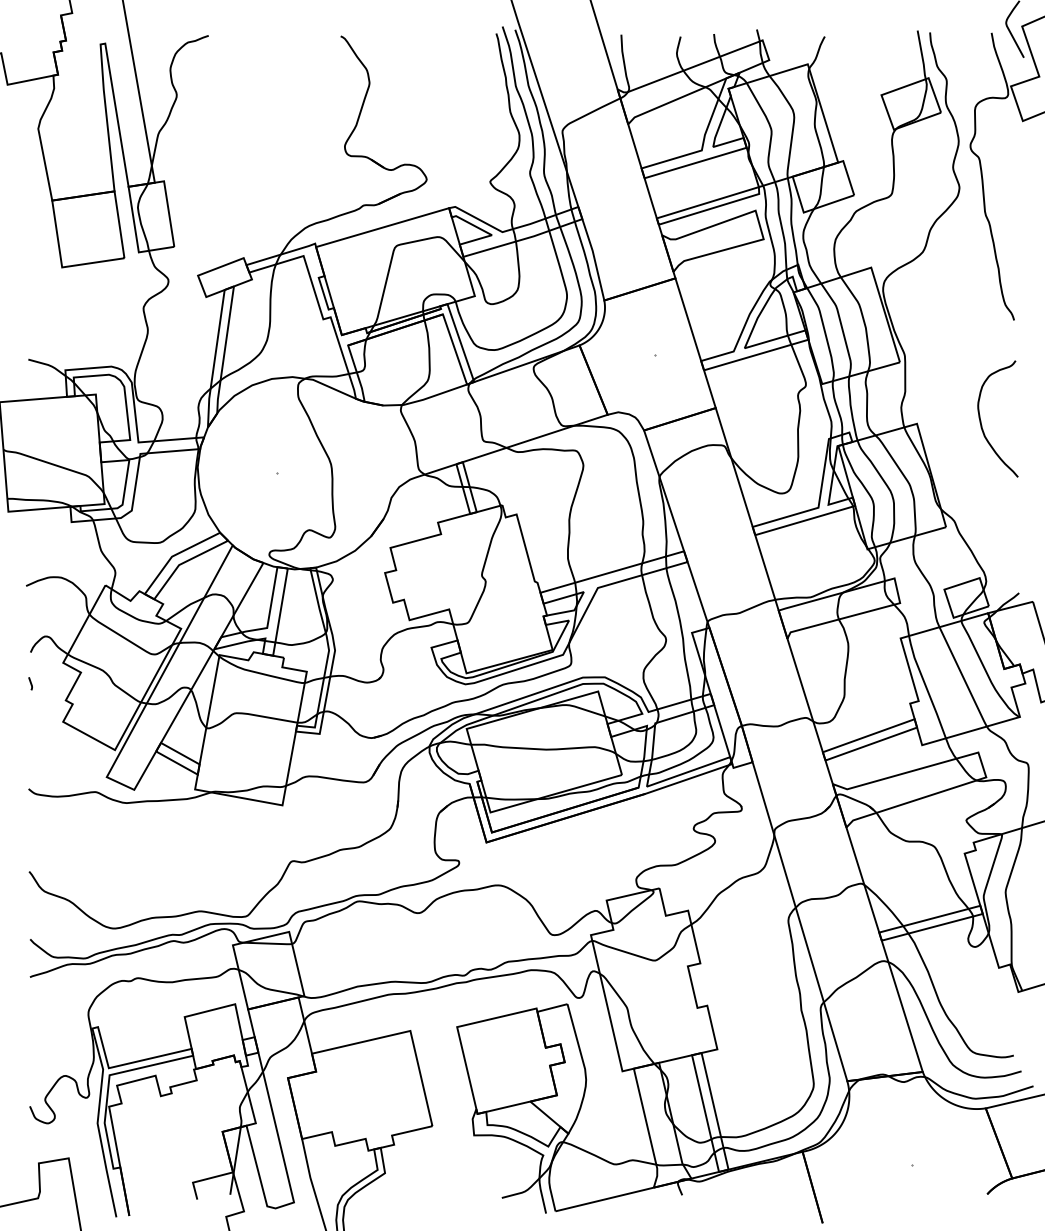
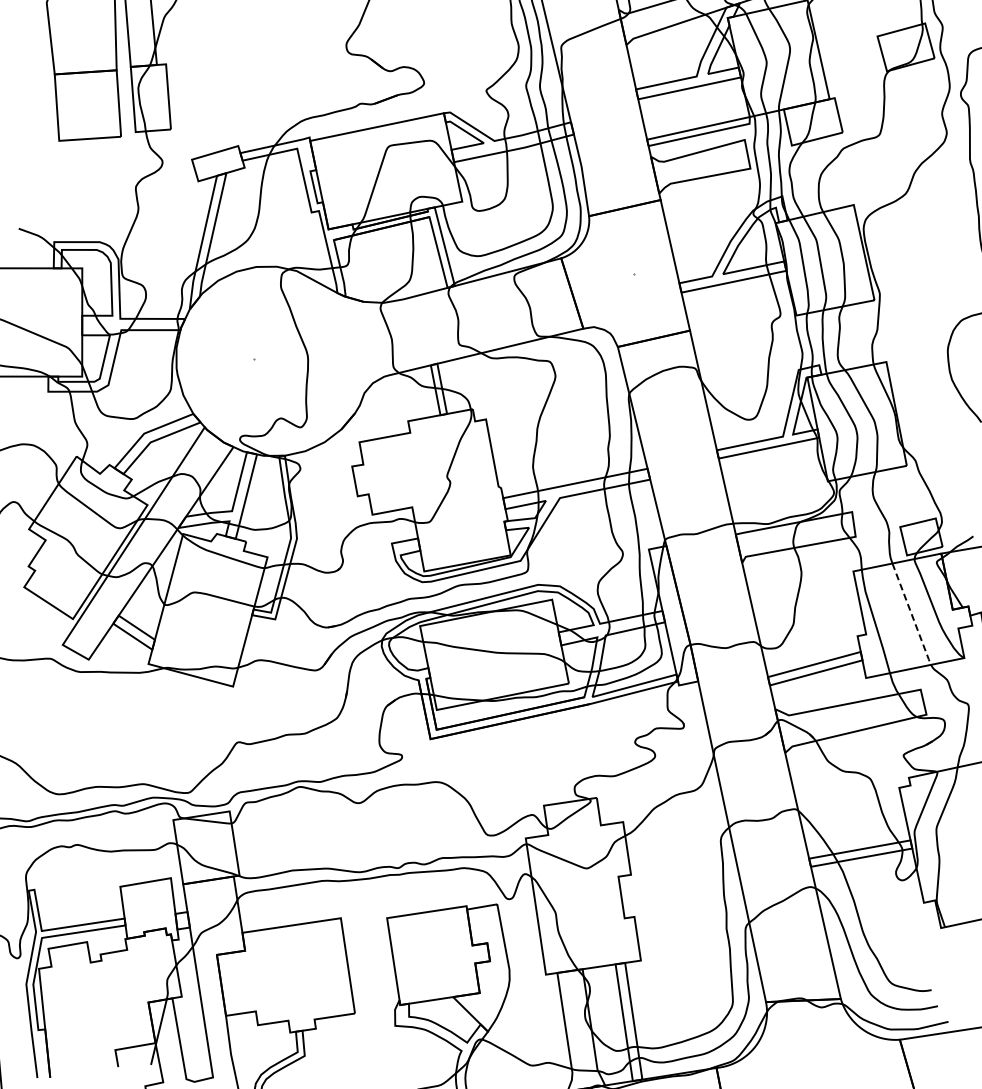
line: (963, 677) -> (912, 614), solid -> dashed

